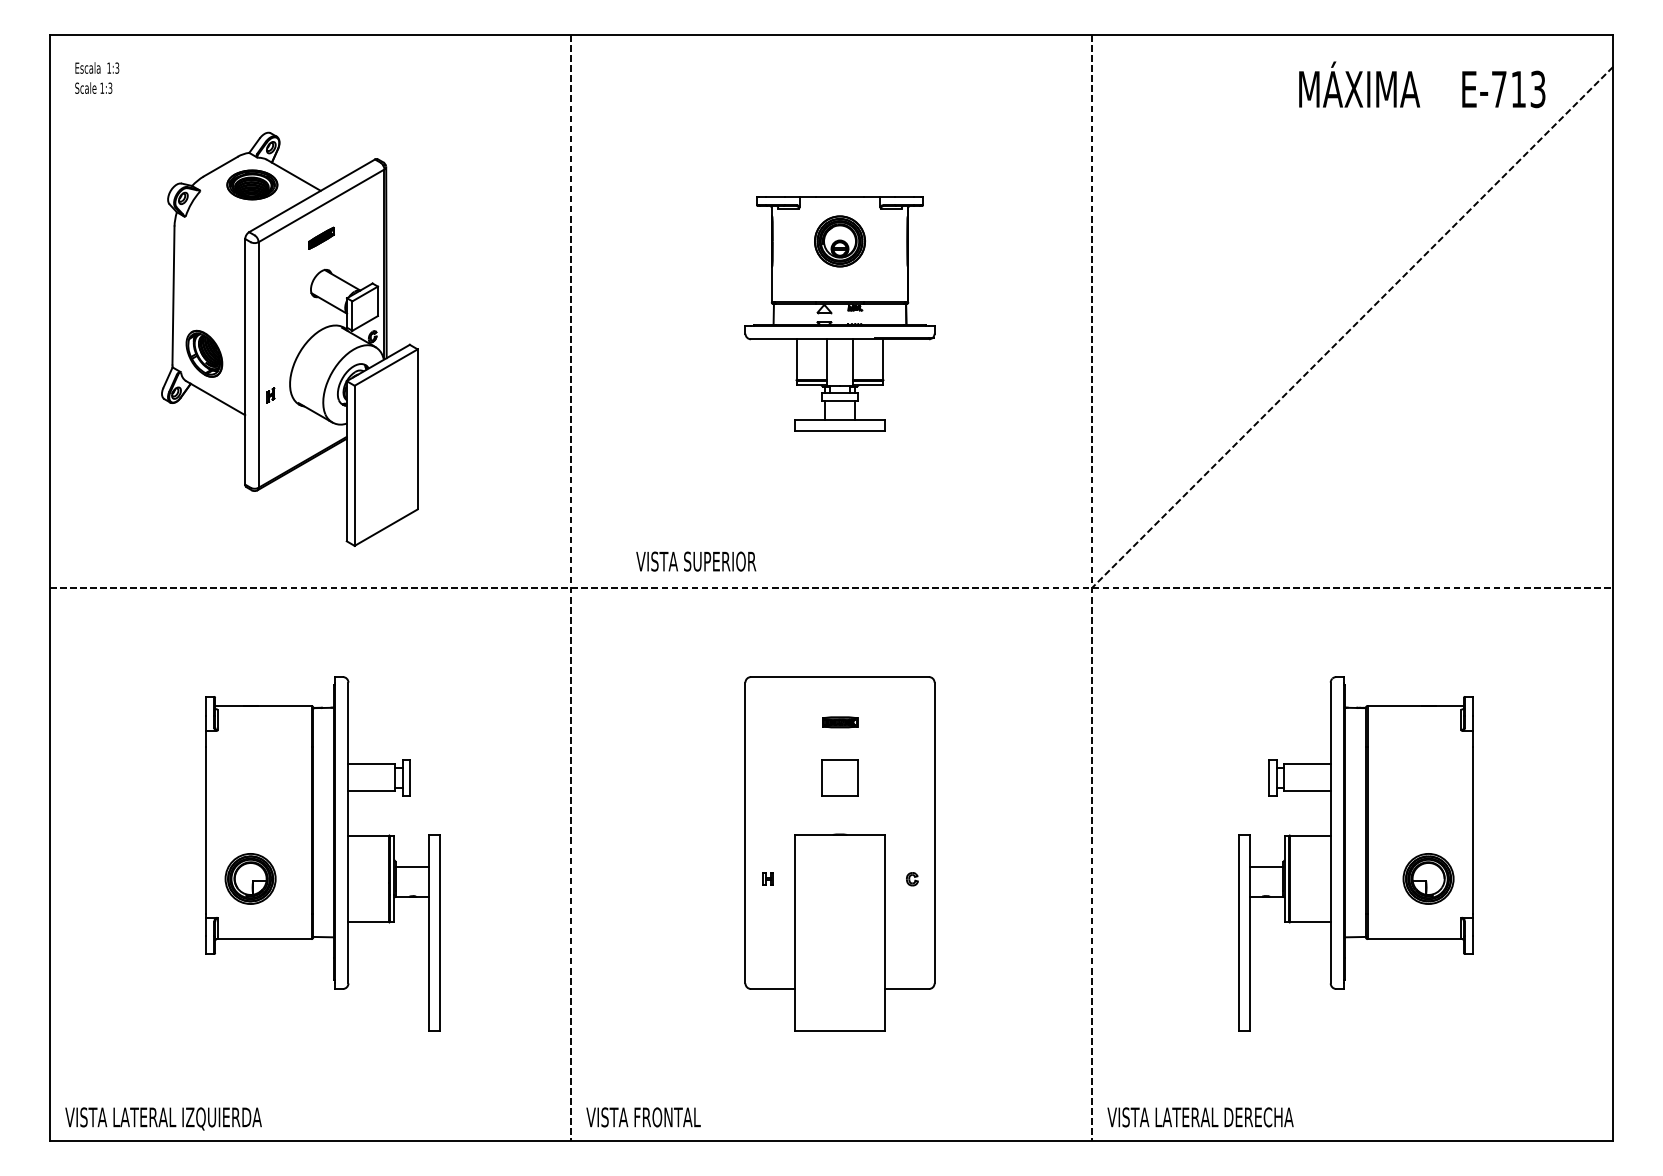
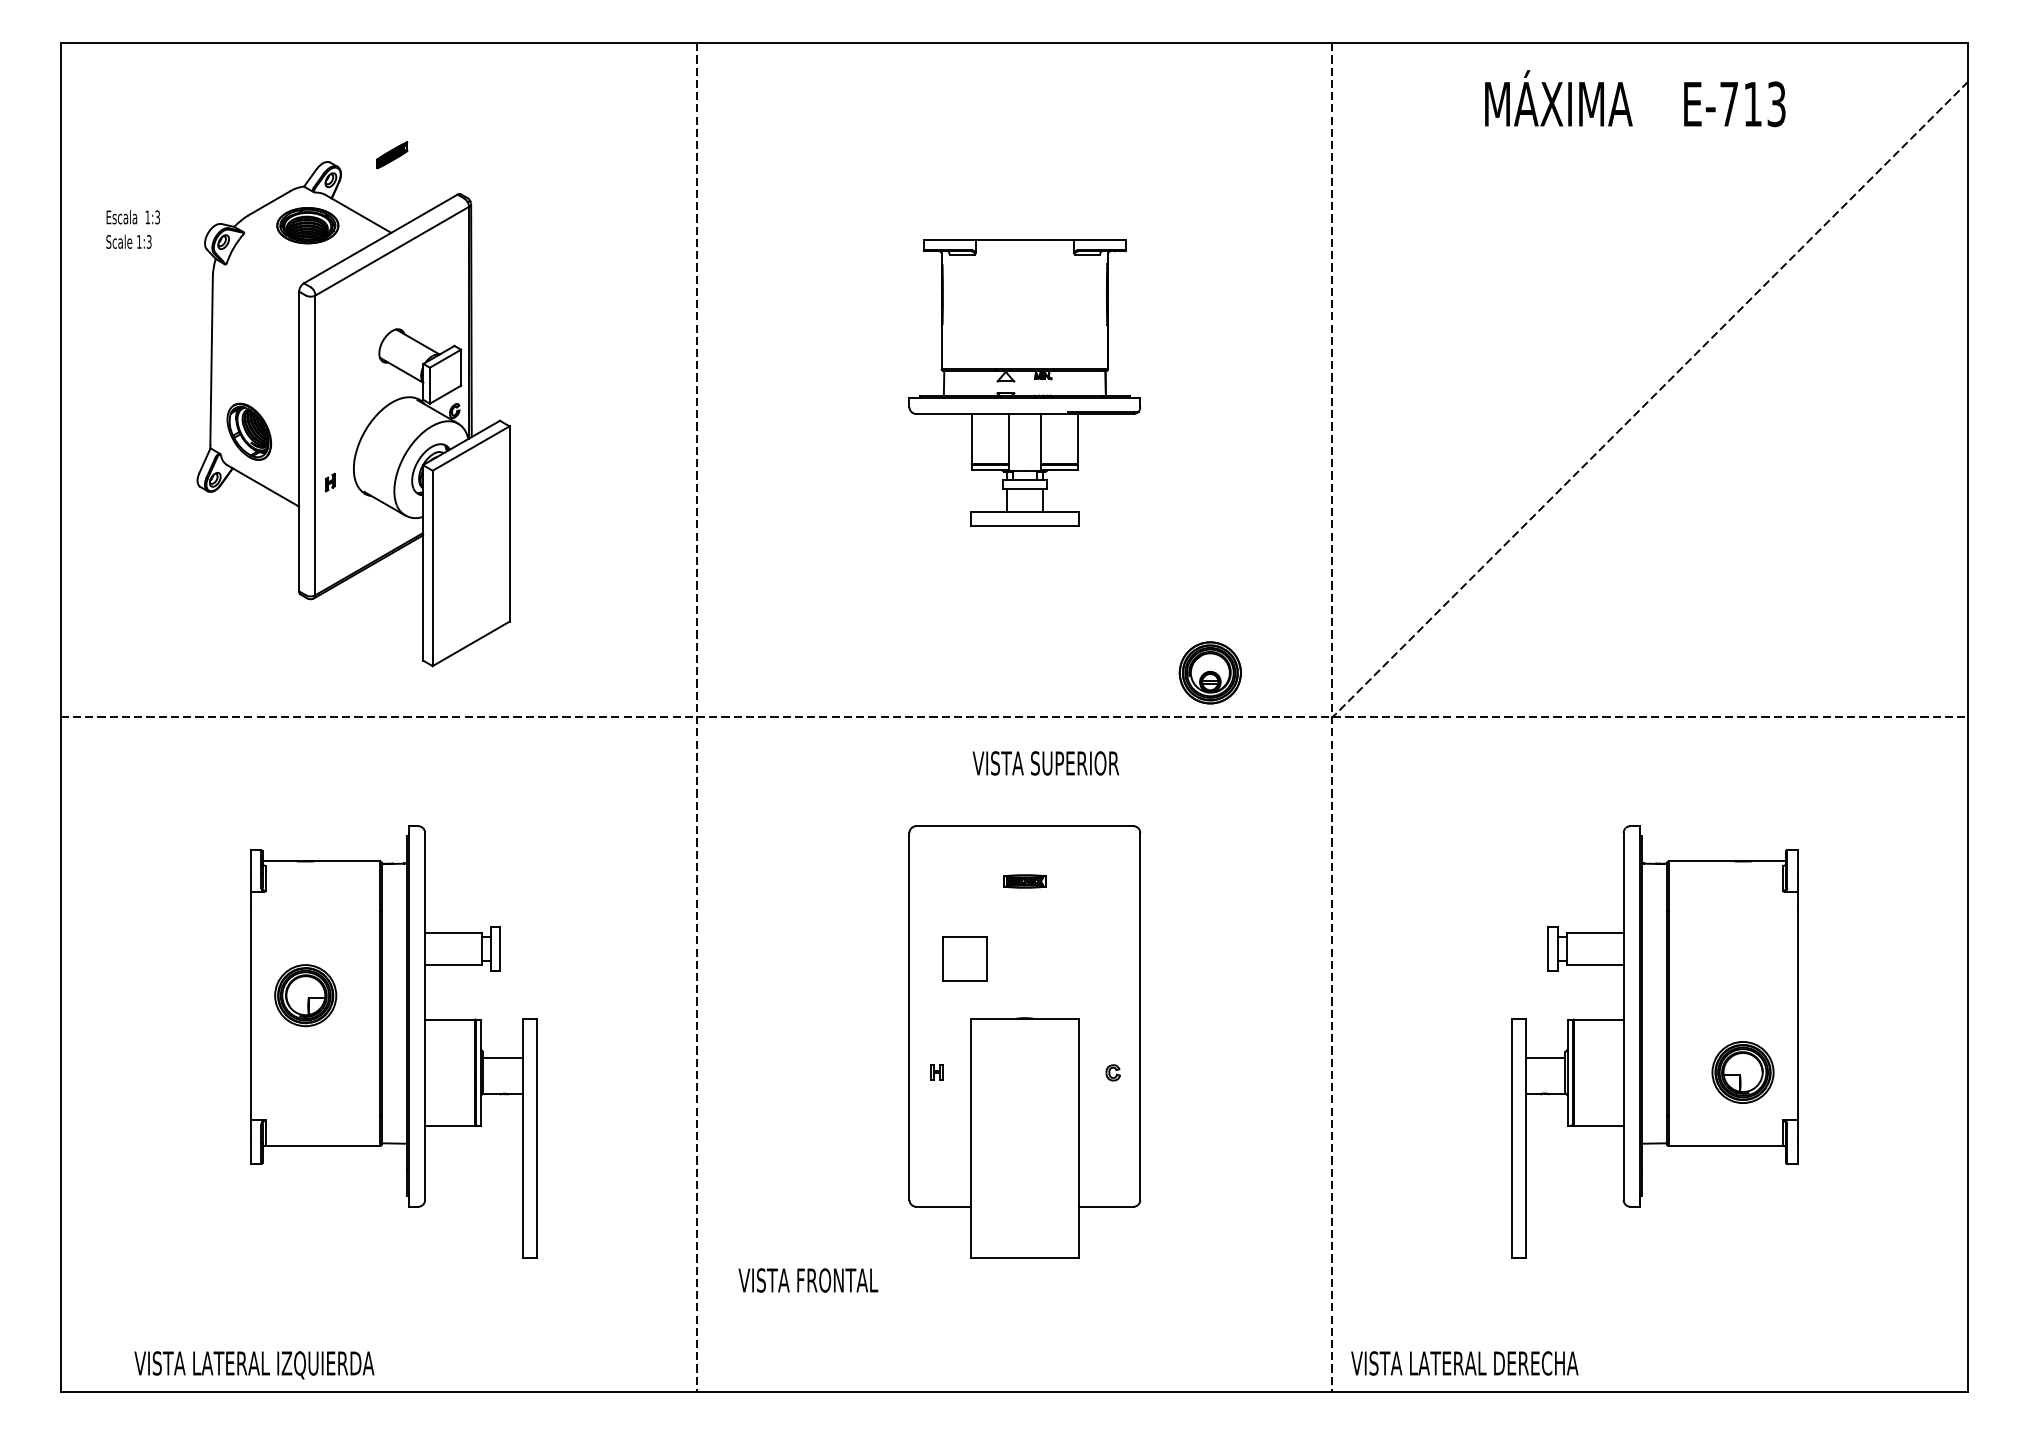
text: (97, 77) -> (133, 228), moved
text: (1422, 84) -> (1635, 98), moved
part: (321, 237) -> (392, 154), moved
part: (839, 241) -> (1209, 672), moved
text: (696, 561) -> (1046, 763), moved
part: (839, 777) -> (964, 958), moved
part: (250, 878) -> (305, 995), moved
text: (643, 1117) -> (808, 1280), moved
text: (163, 1118) -> (254, 1364), moved

